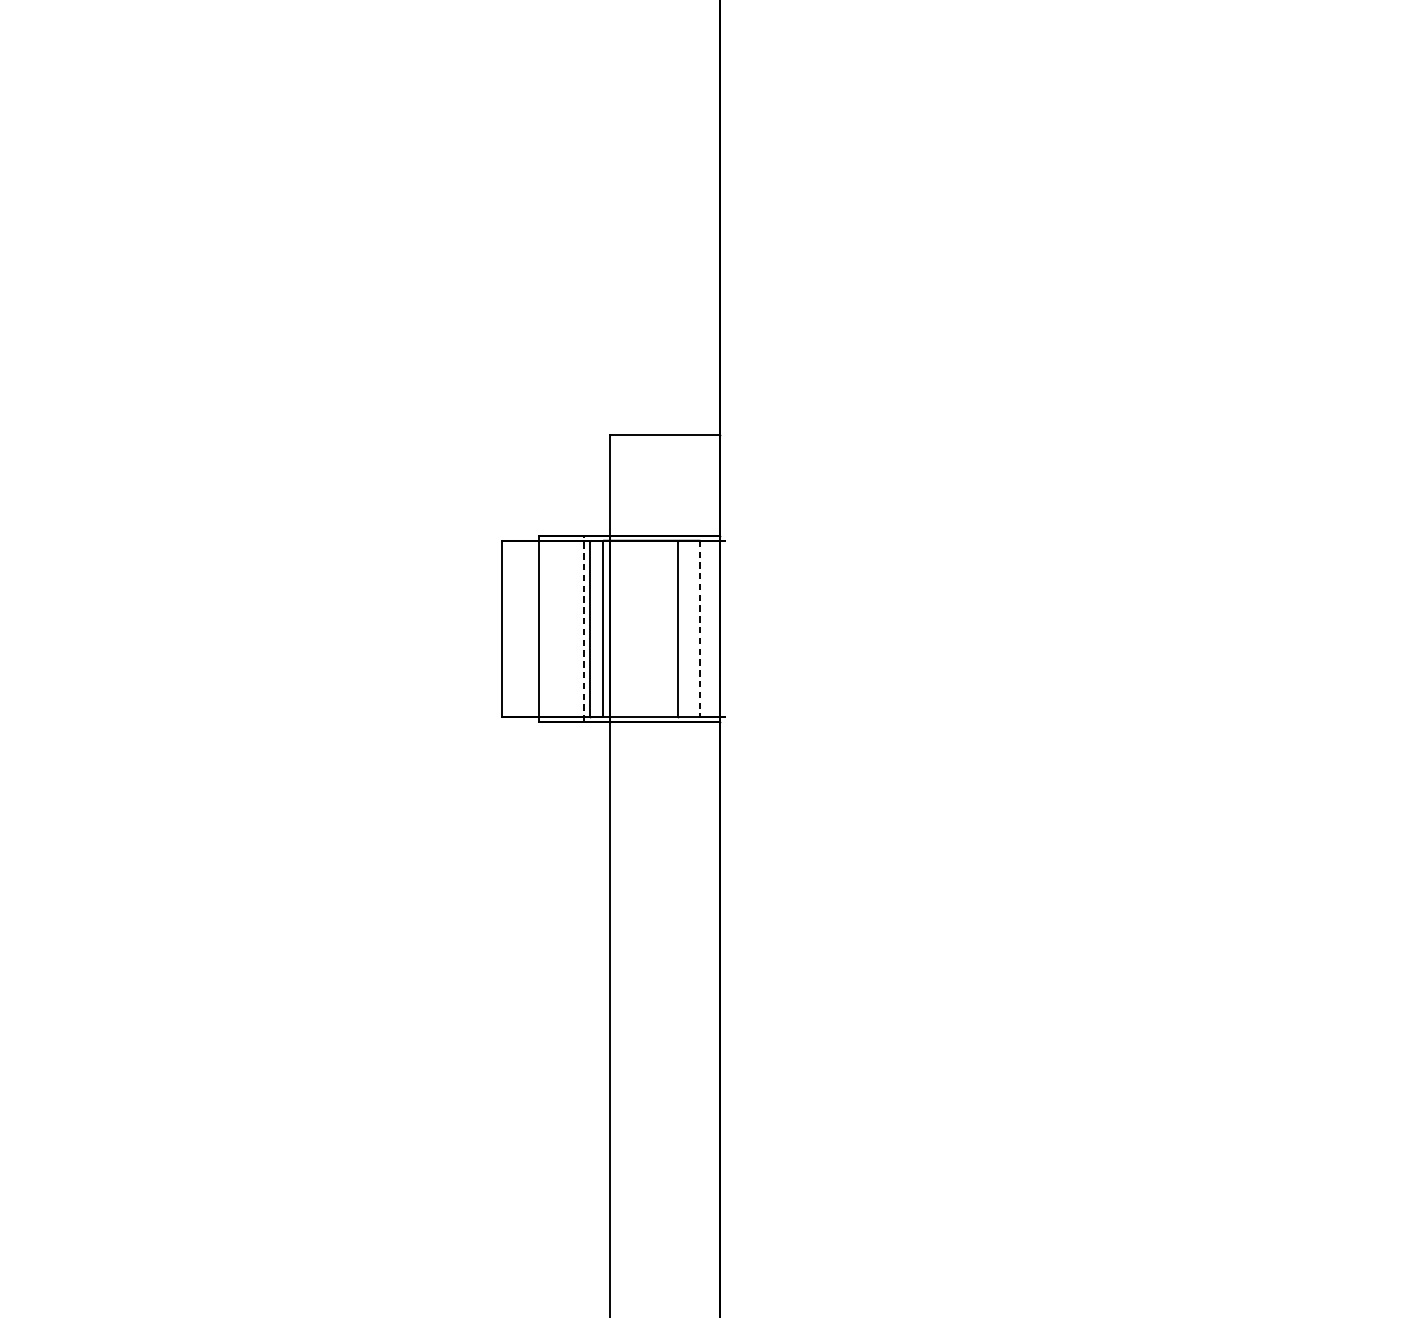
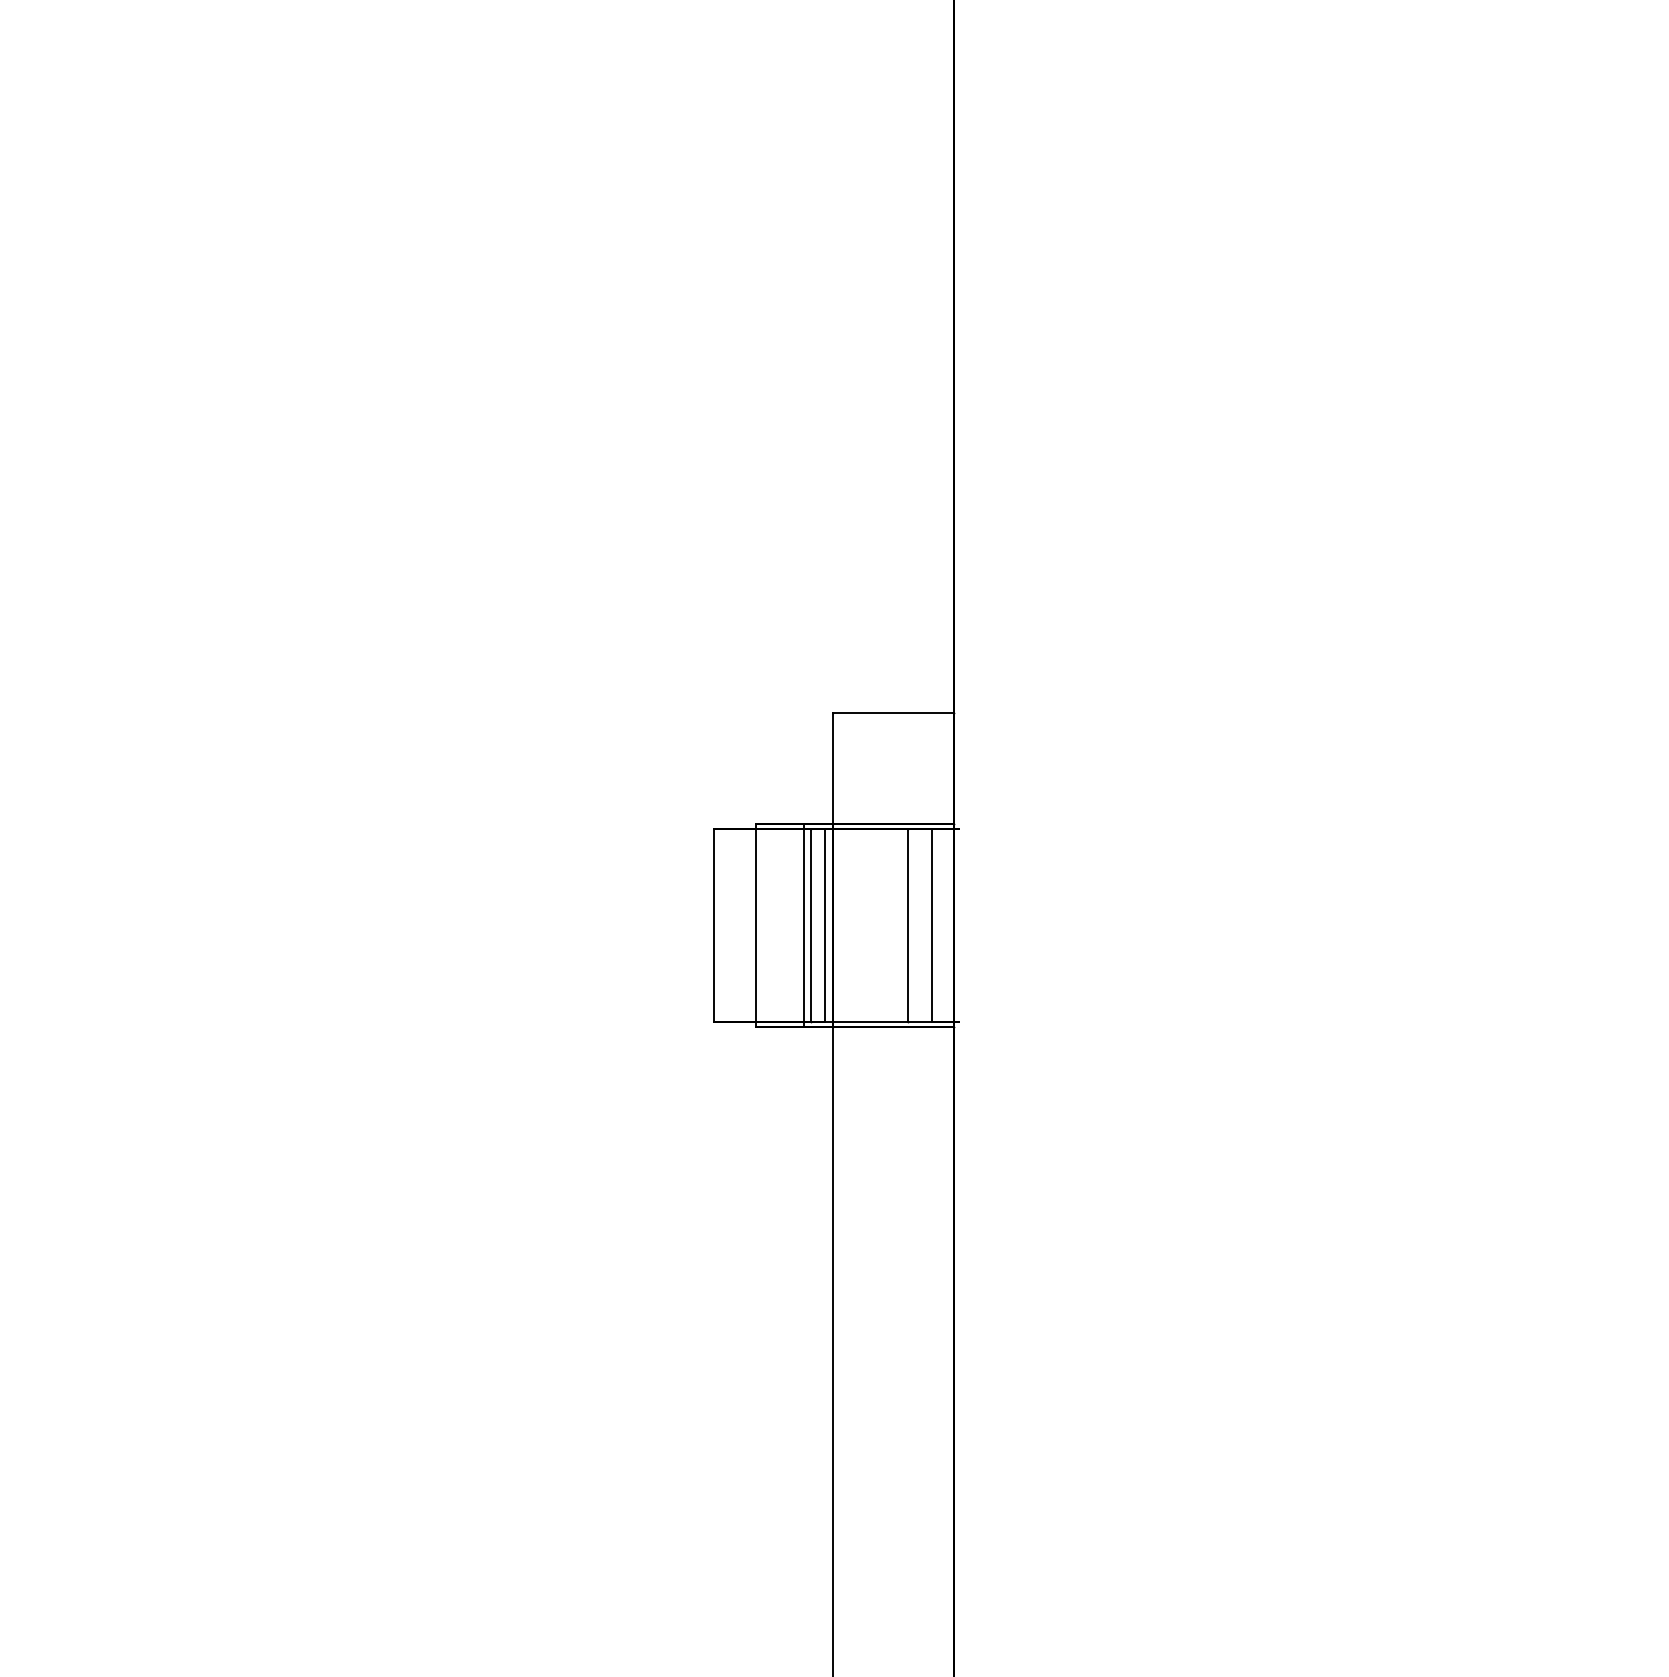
line: (583, 628) -> (803, 925), dashed -> solid
line: (700, 628) -> (932, 925), dashed -> solid

